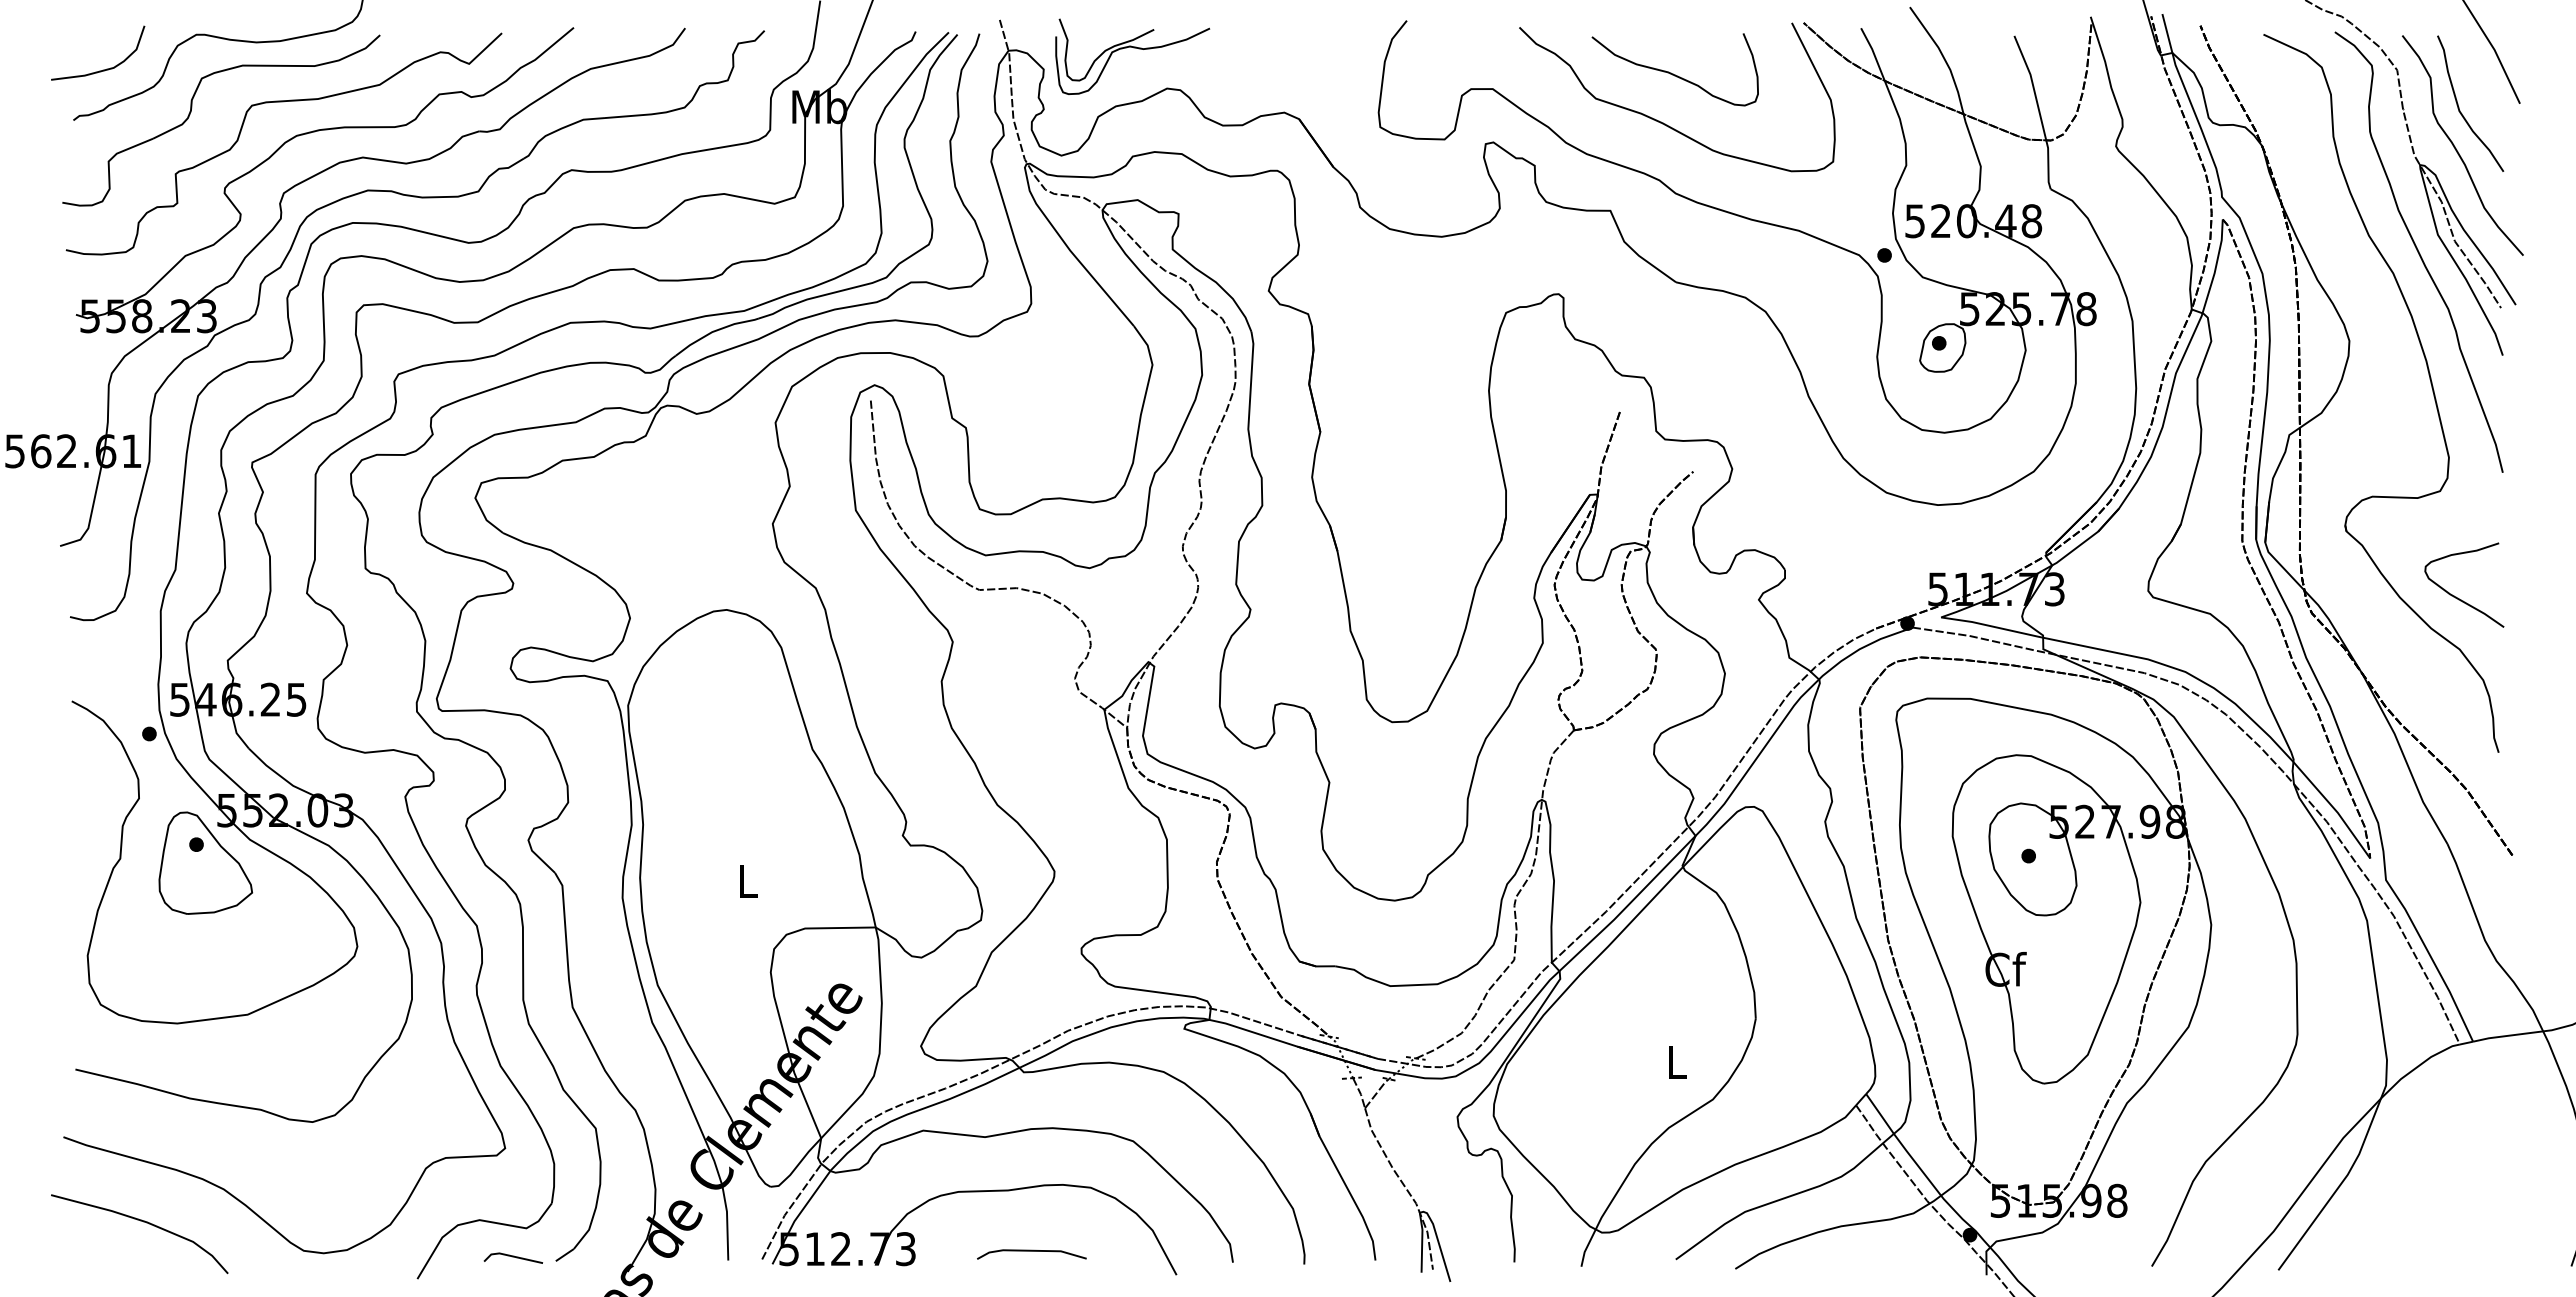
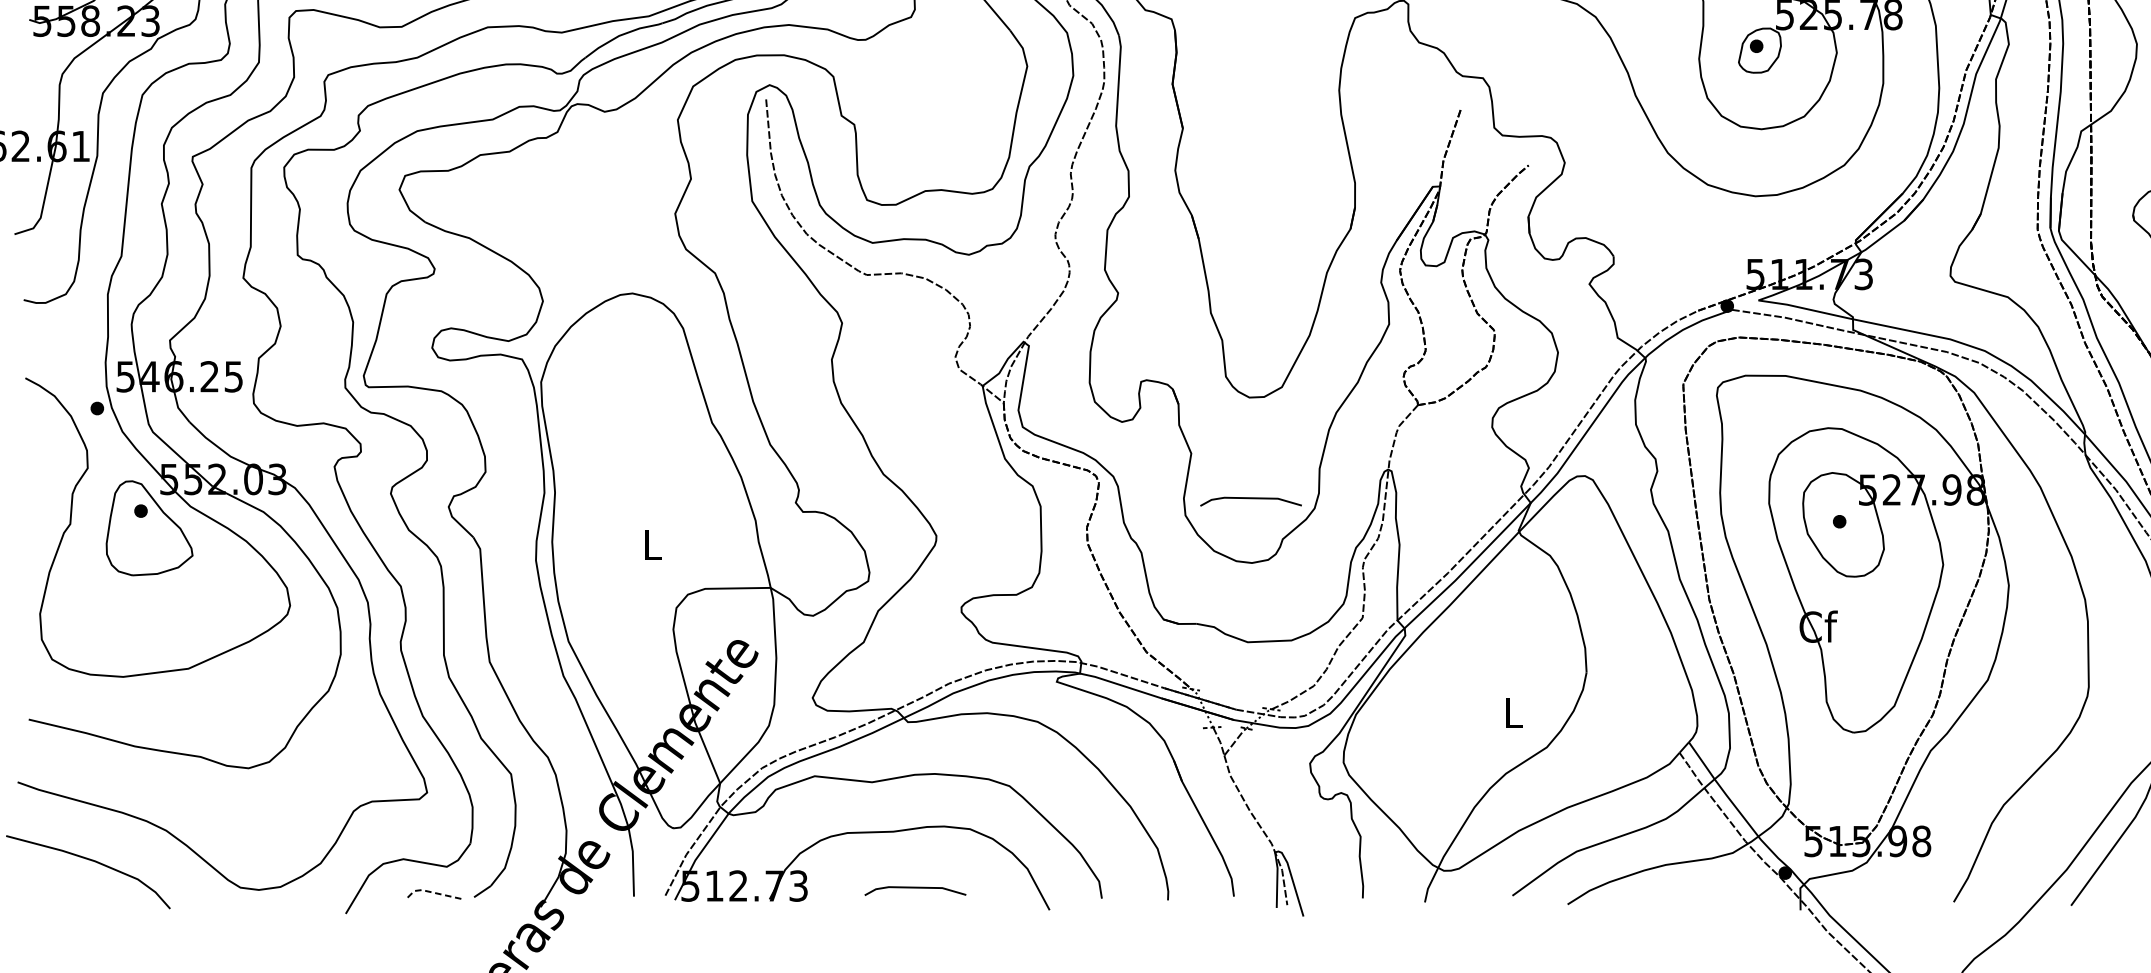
line: (1393, 831) -> (1250, 498), added
line: (511, 1256) -> (433, 892), solid -> dashed

